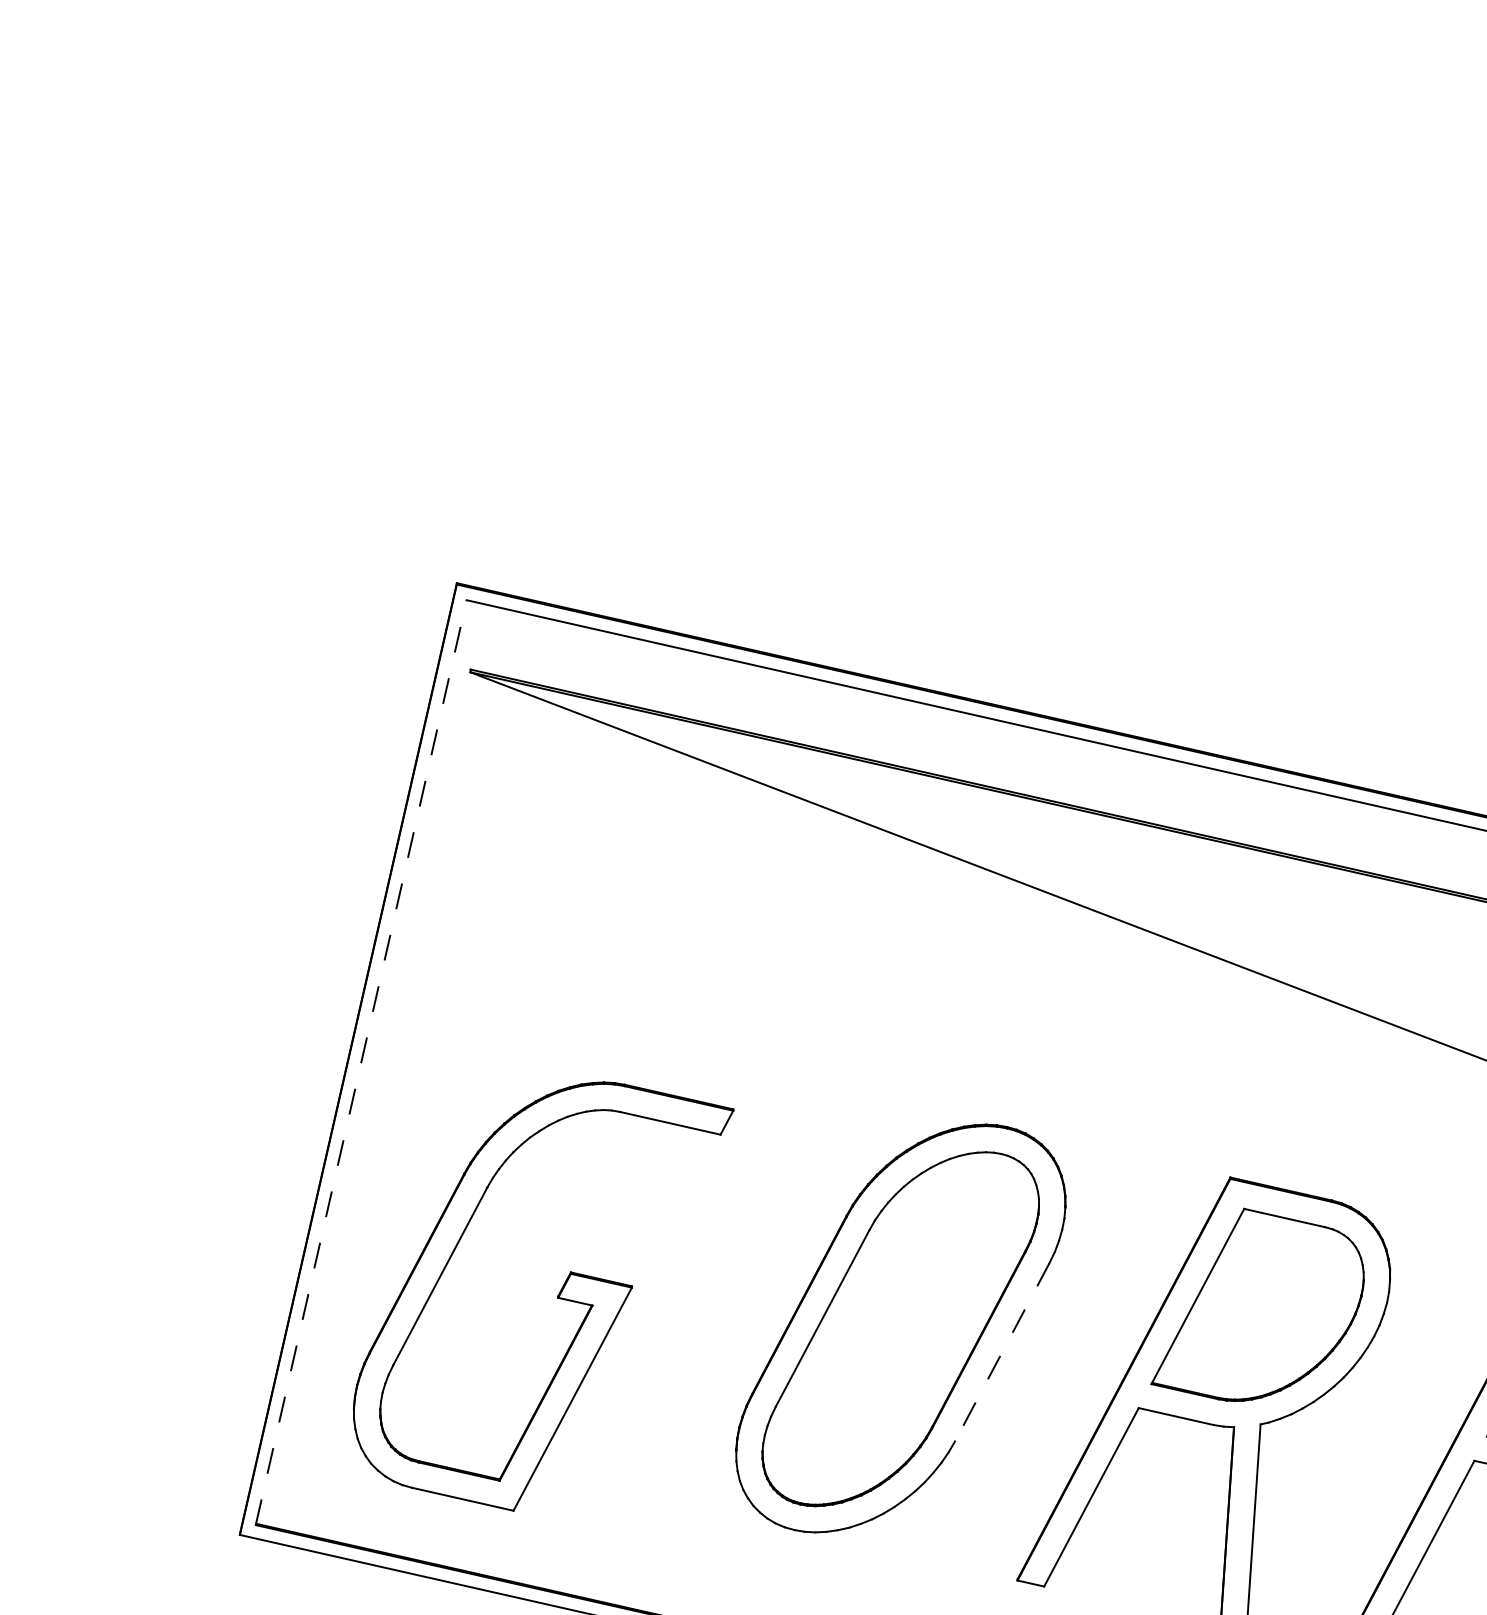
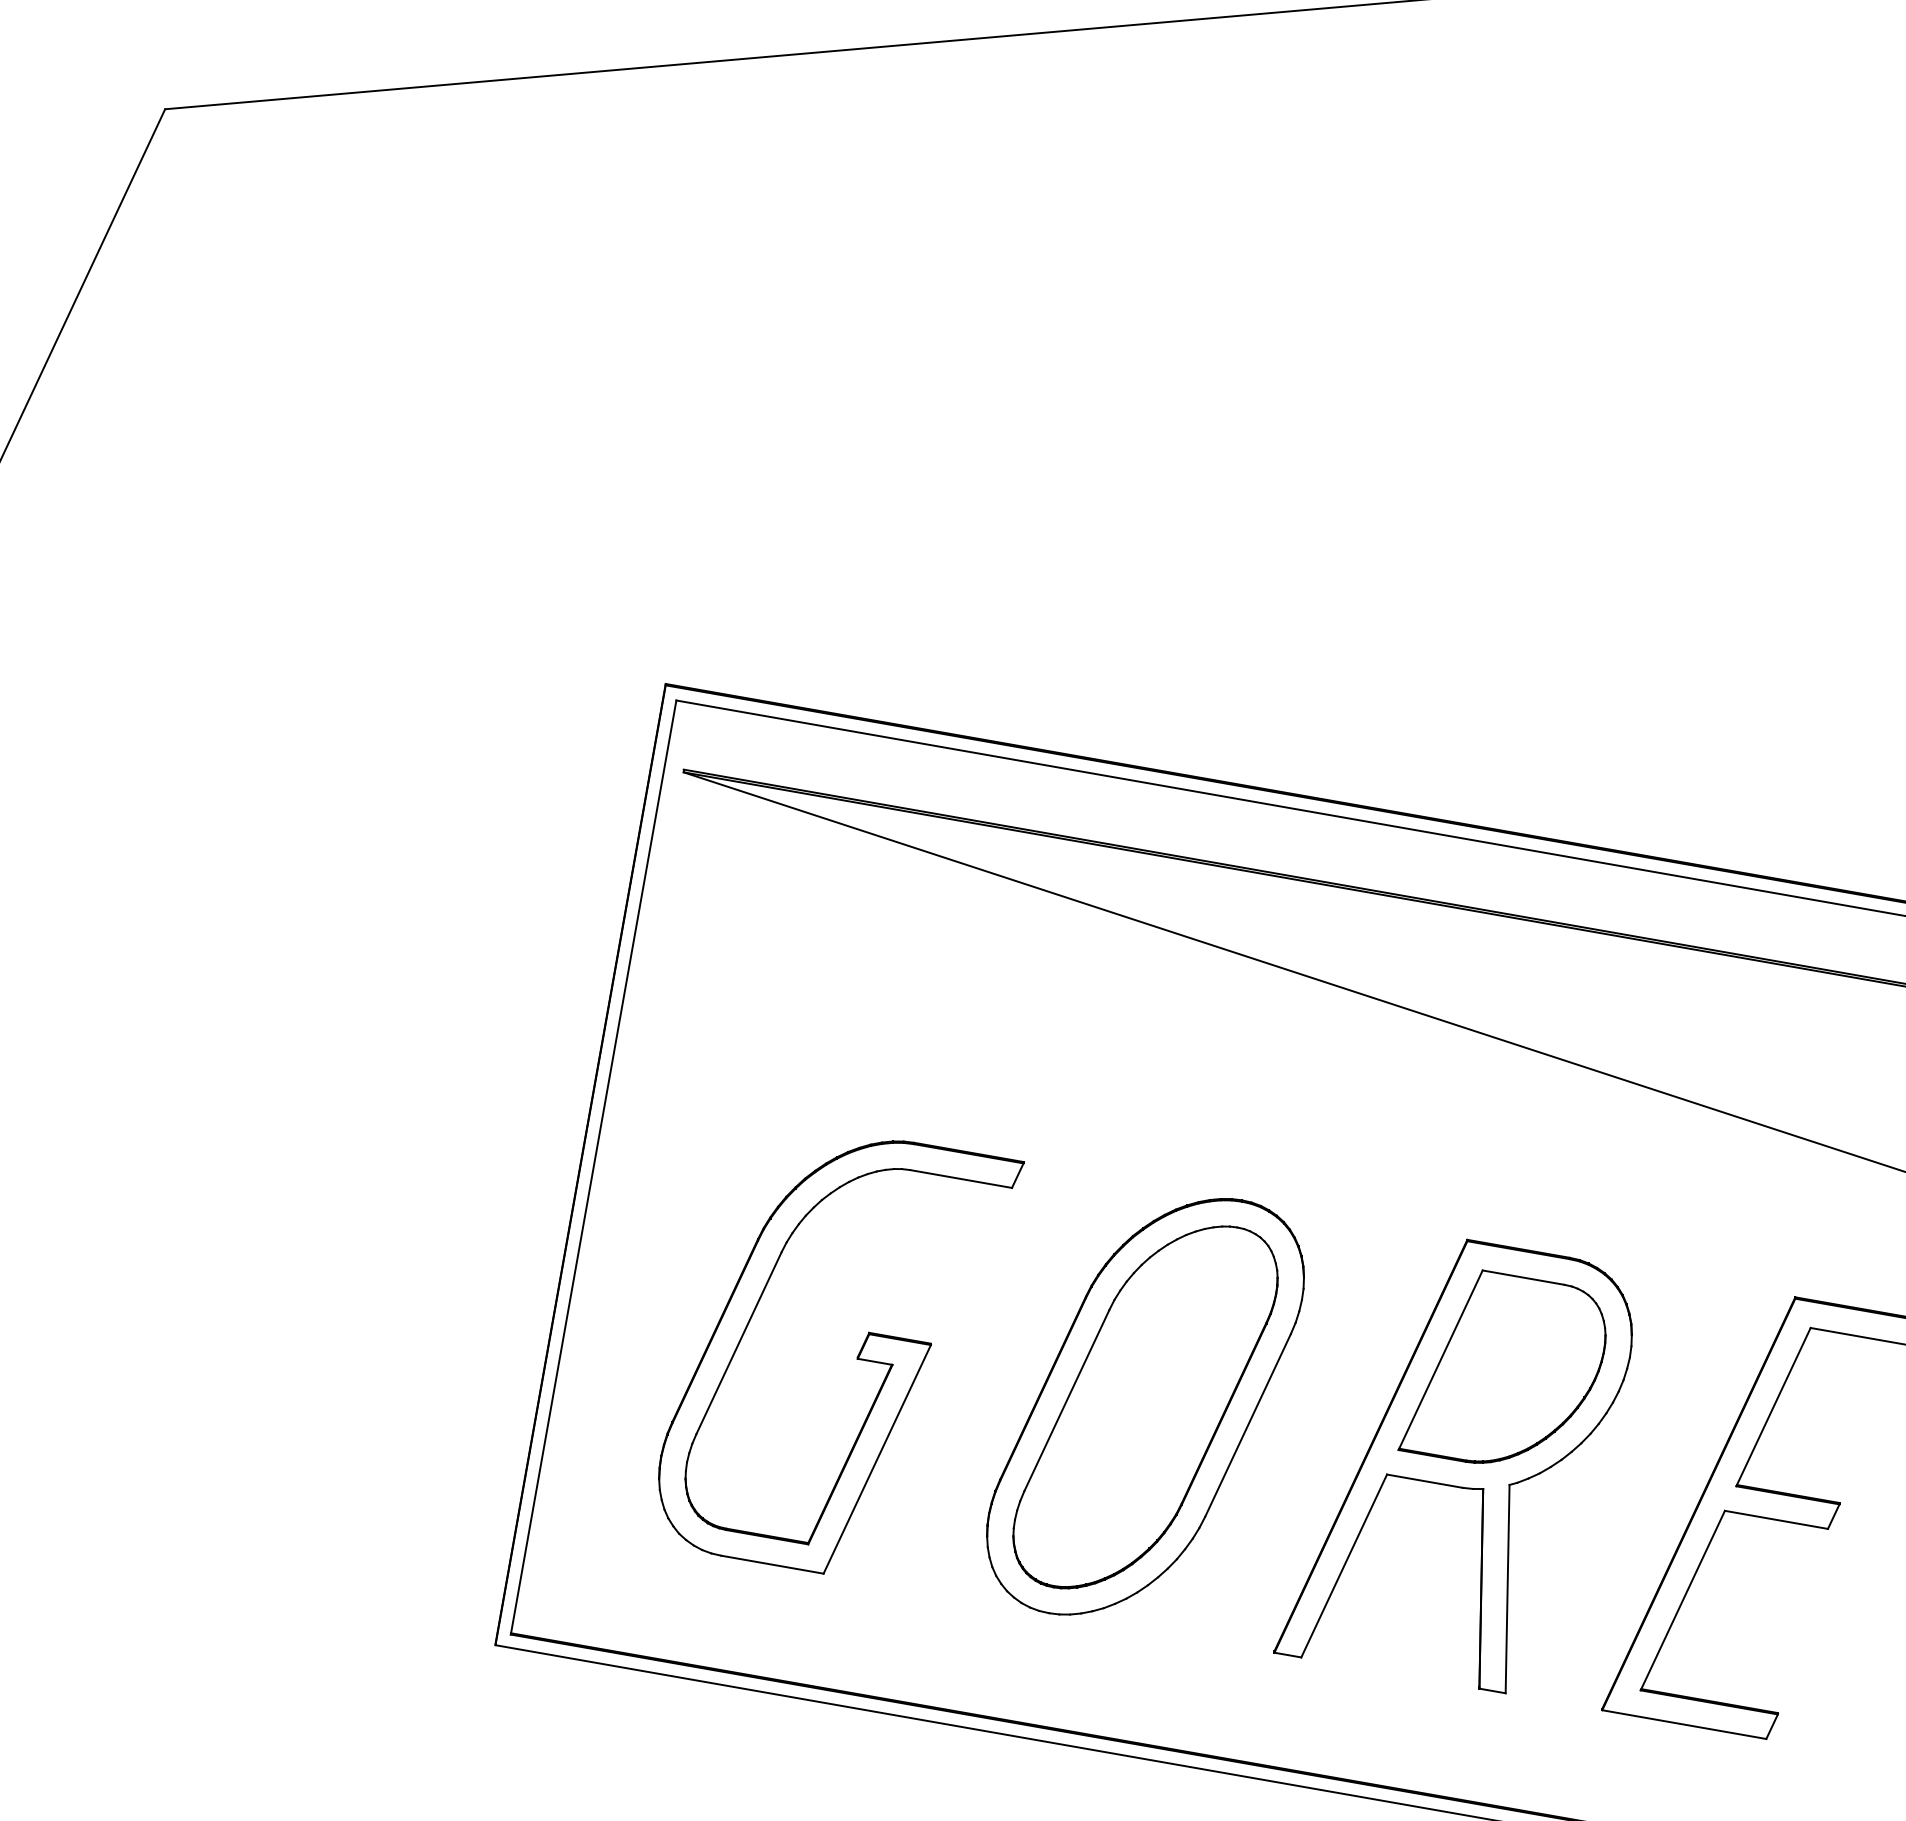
line: (361, 1062) -> (593, 1167), dashed -> solid
part: (556, 1296) -> (856, 1357), moved
line: (1002, 1352) -> (1248, 1425), dashed -> solid

